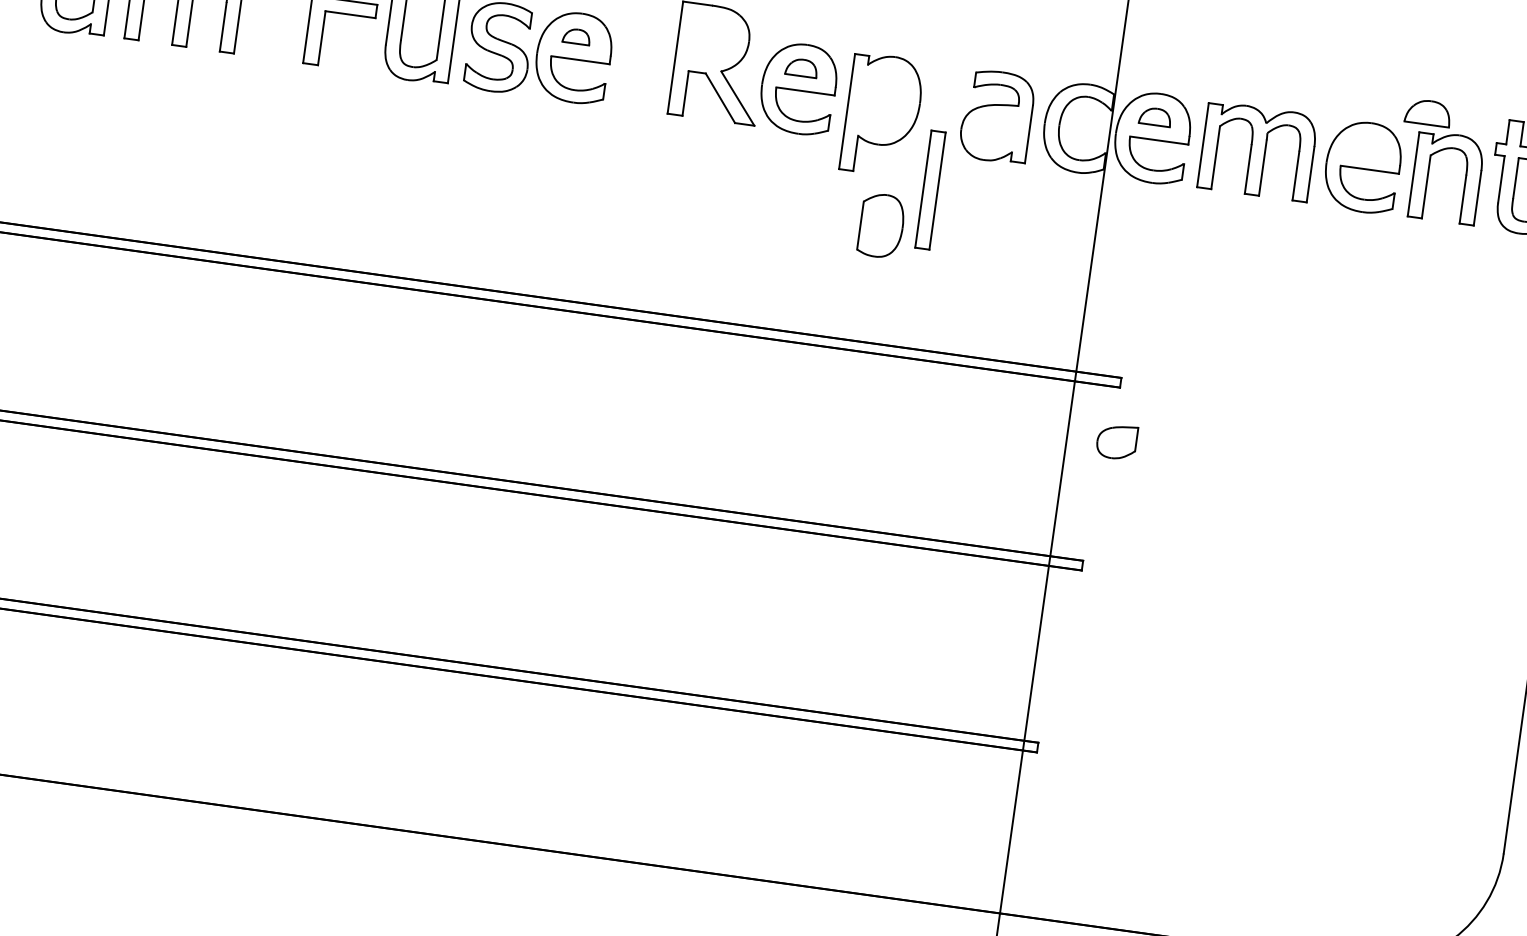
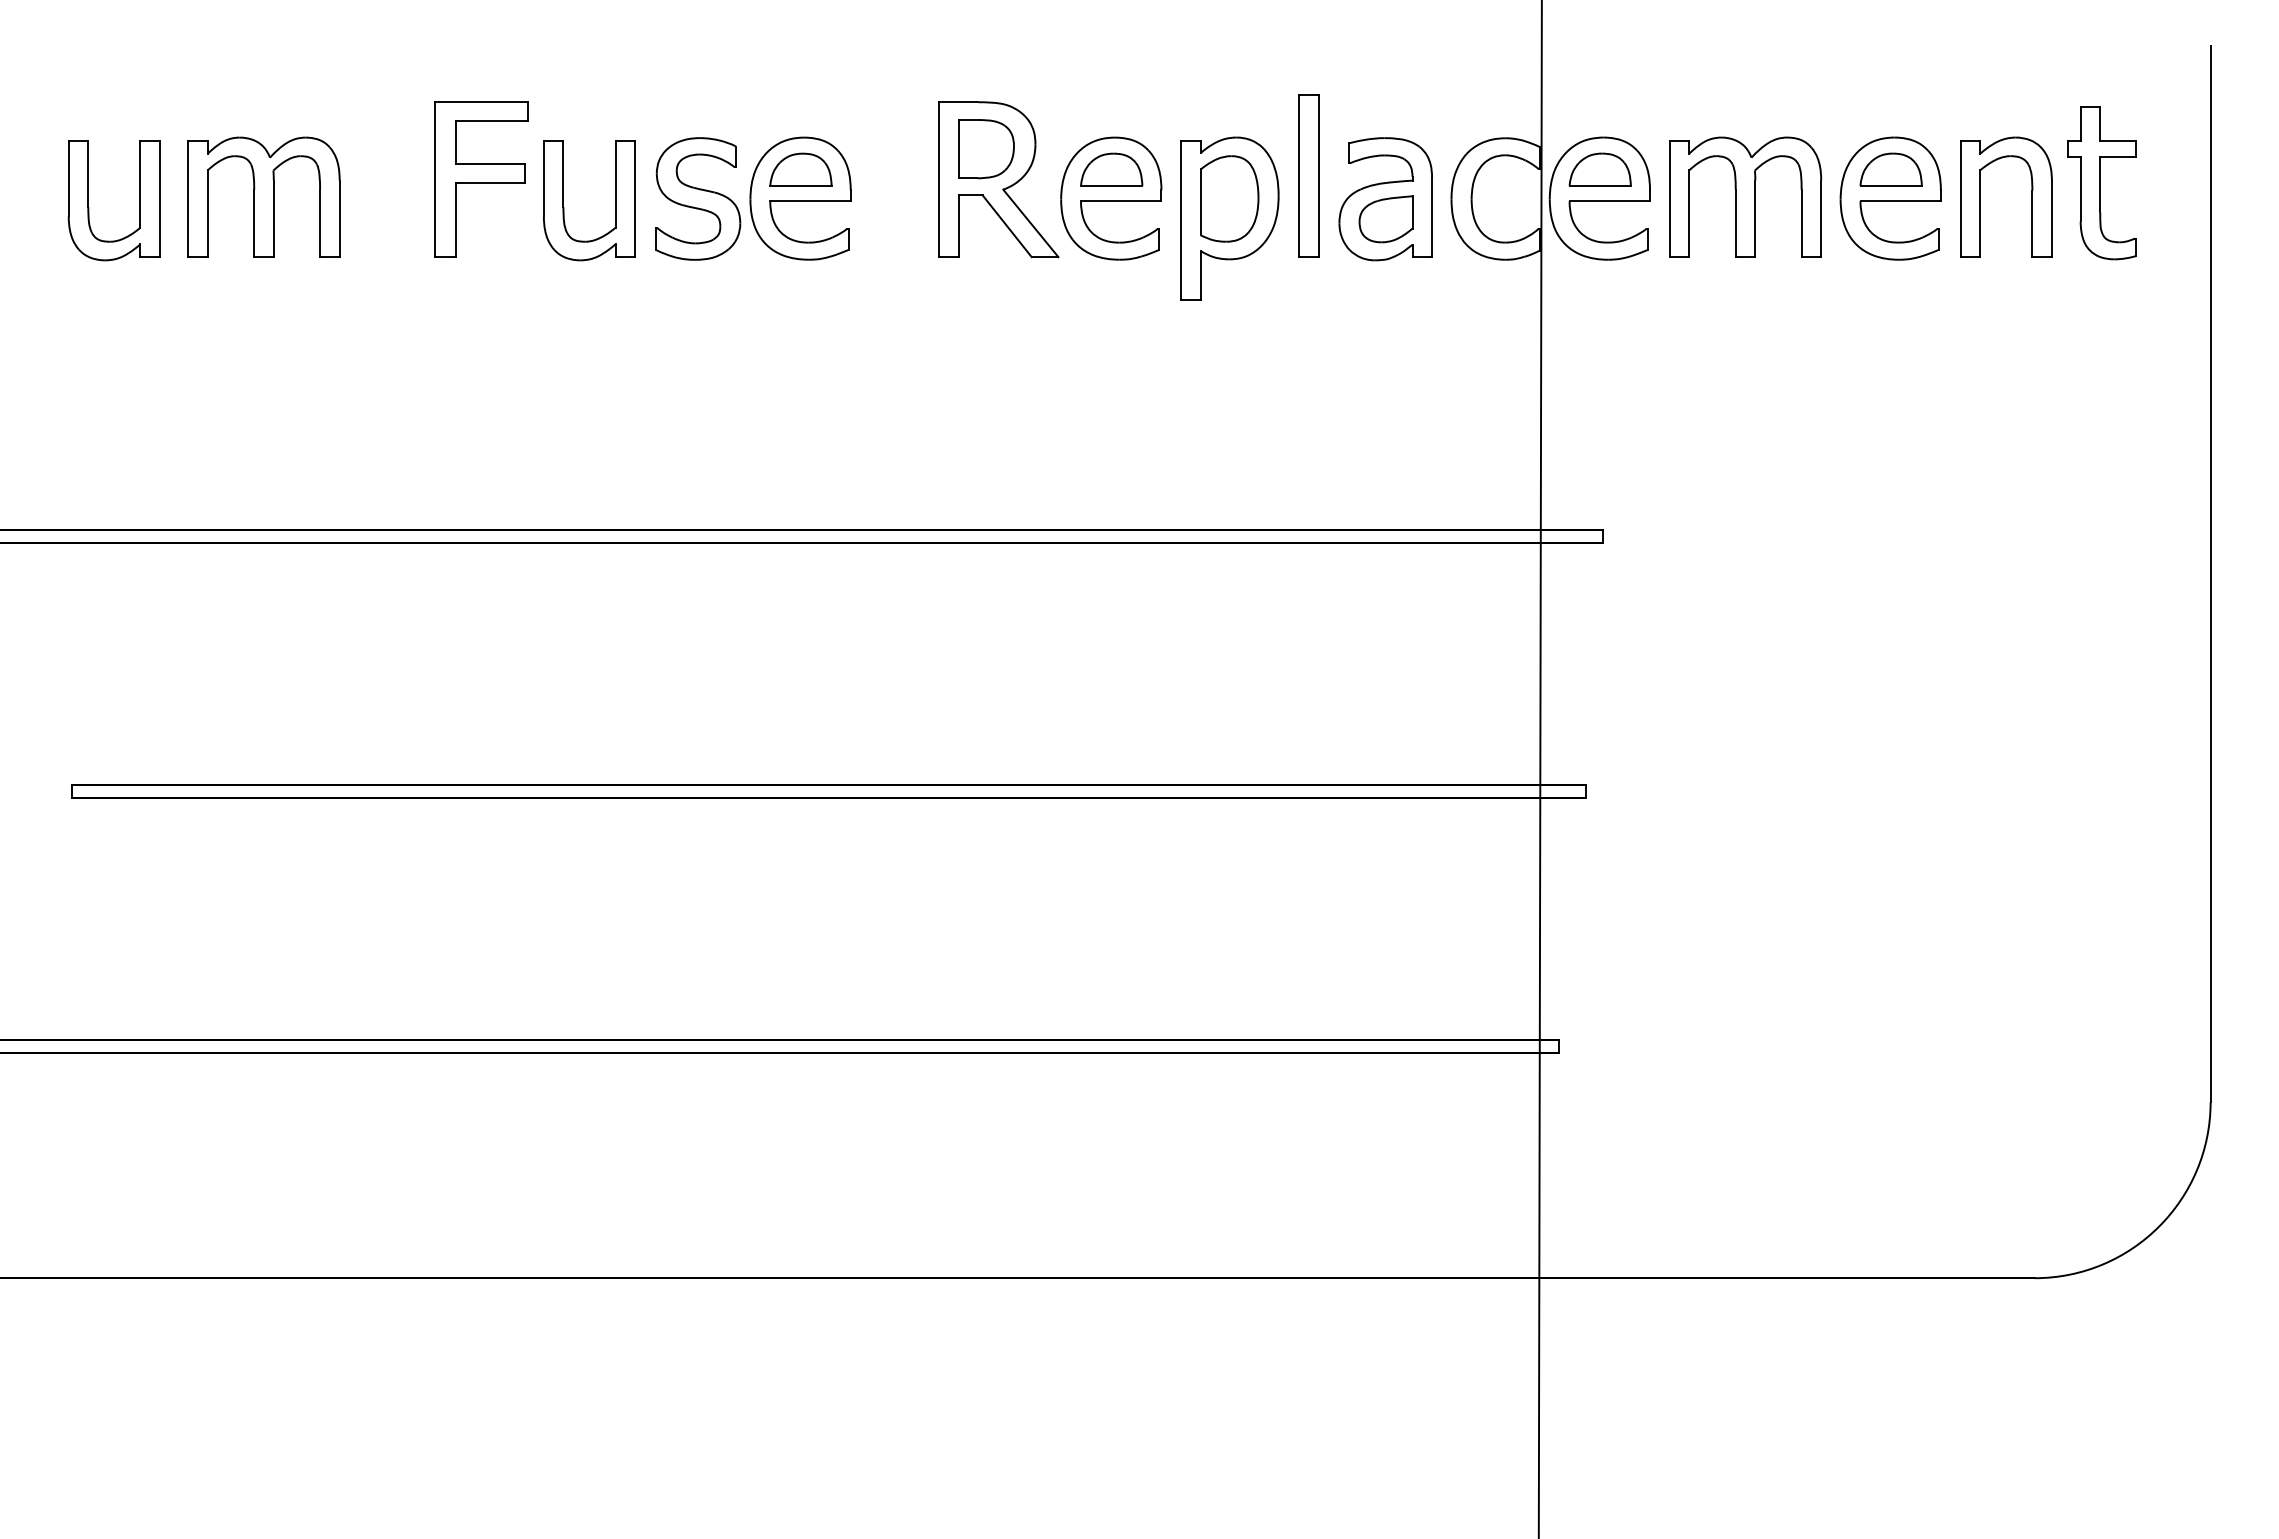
part: (576, 36) -> (800, 169), size x1.67
part: (713, 40) -> (986, 149), added
part: (801, 67) -> (1111, 169), size x1.43
part: (1427, 112) -> (1890, 169), moved
part: (1154, 116) -> (1599, 169), size x1.43
part: (930, 189) -> (1308, 175), moved
part: (881, 225) -> (1229, 198), moved
part: (1116, 441) -> (1385, 219), moved

